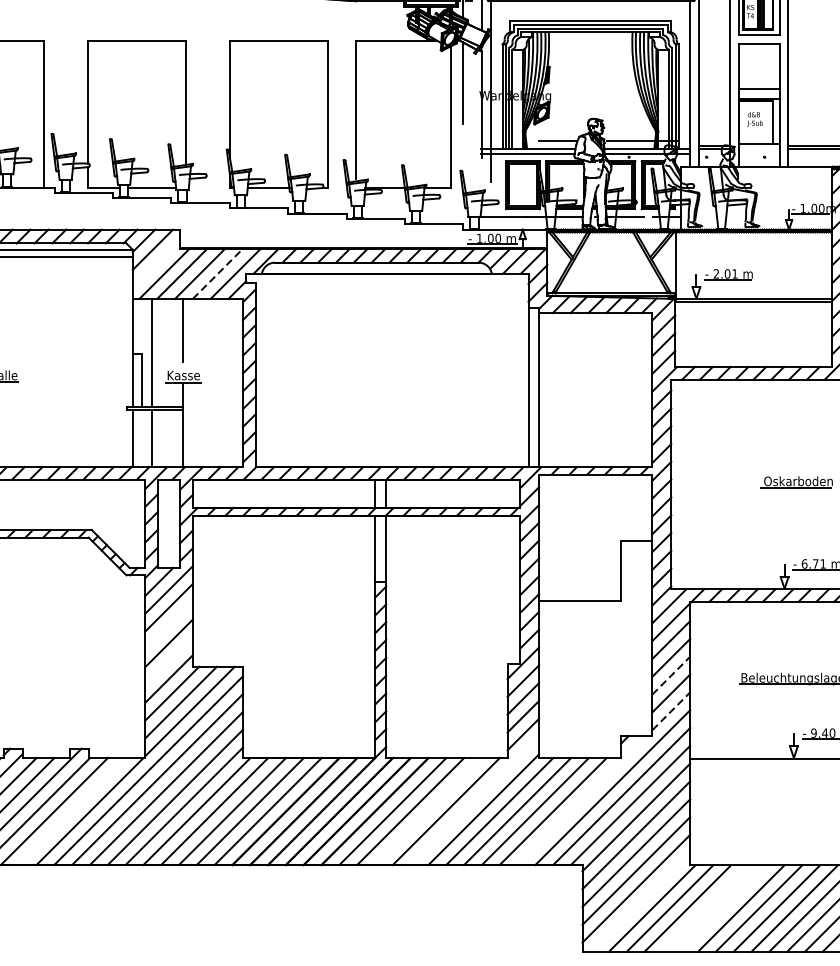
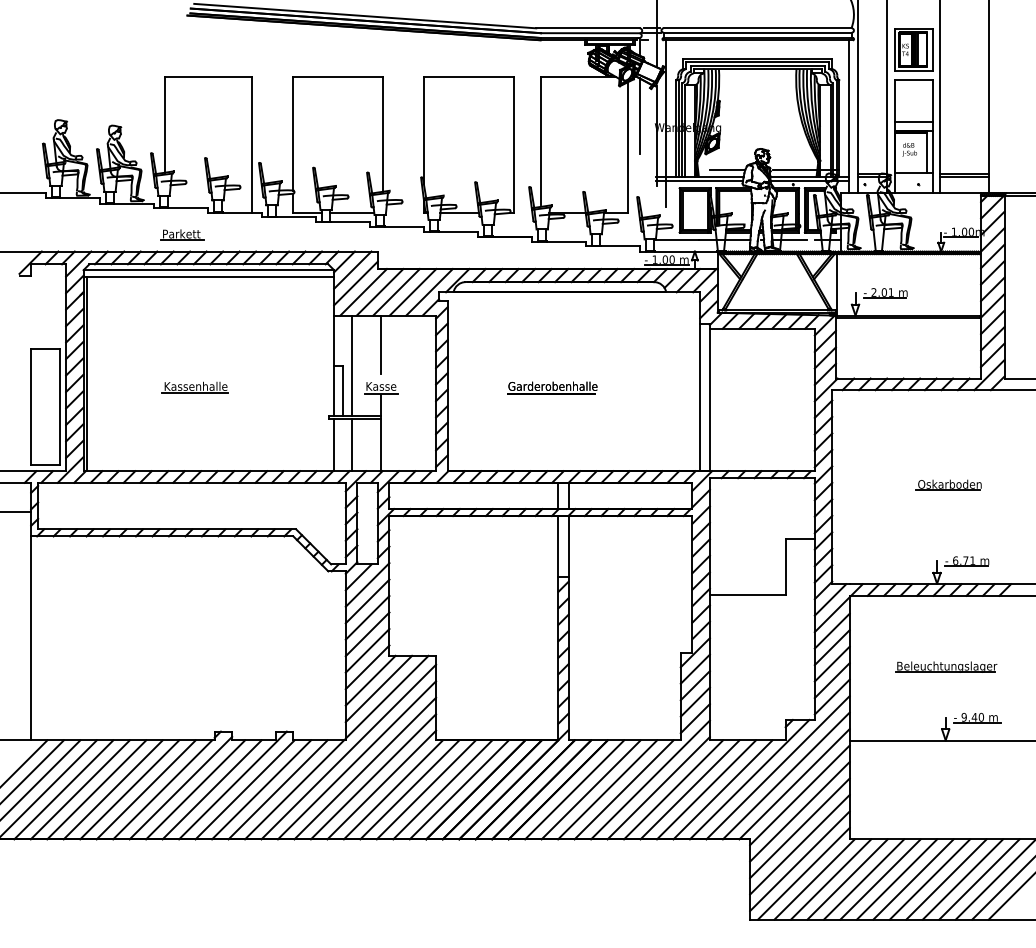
line: (155, 264) -> (355, 283), added
line: (218, 273) -> (413, 292), dashed -> solid
part: (368, 376) -> (552, 387), added
line: (168, 625) -> (367, 617), added
line: (168, 660) -> (367, 650), added
line: (671, 676) -> (832, 664), dashed -> solid
line: (671, 711) -> (832, 697), dashed -> solid
line: (474, 800) -> (650, 779), added
line: (581, 800) -> (749, 779), added
line: (71, 811) -> (277, 789), added
line: (428, 811) -> (607, 789), added
line: (640, 902) -> (803, 873), added
line: (705, 908) -> (863, 879), added
line: (723, 908) -> (880, 879), added

